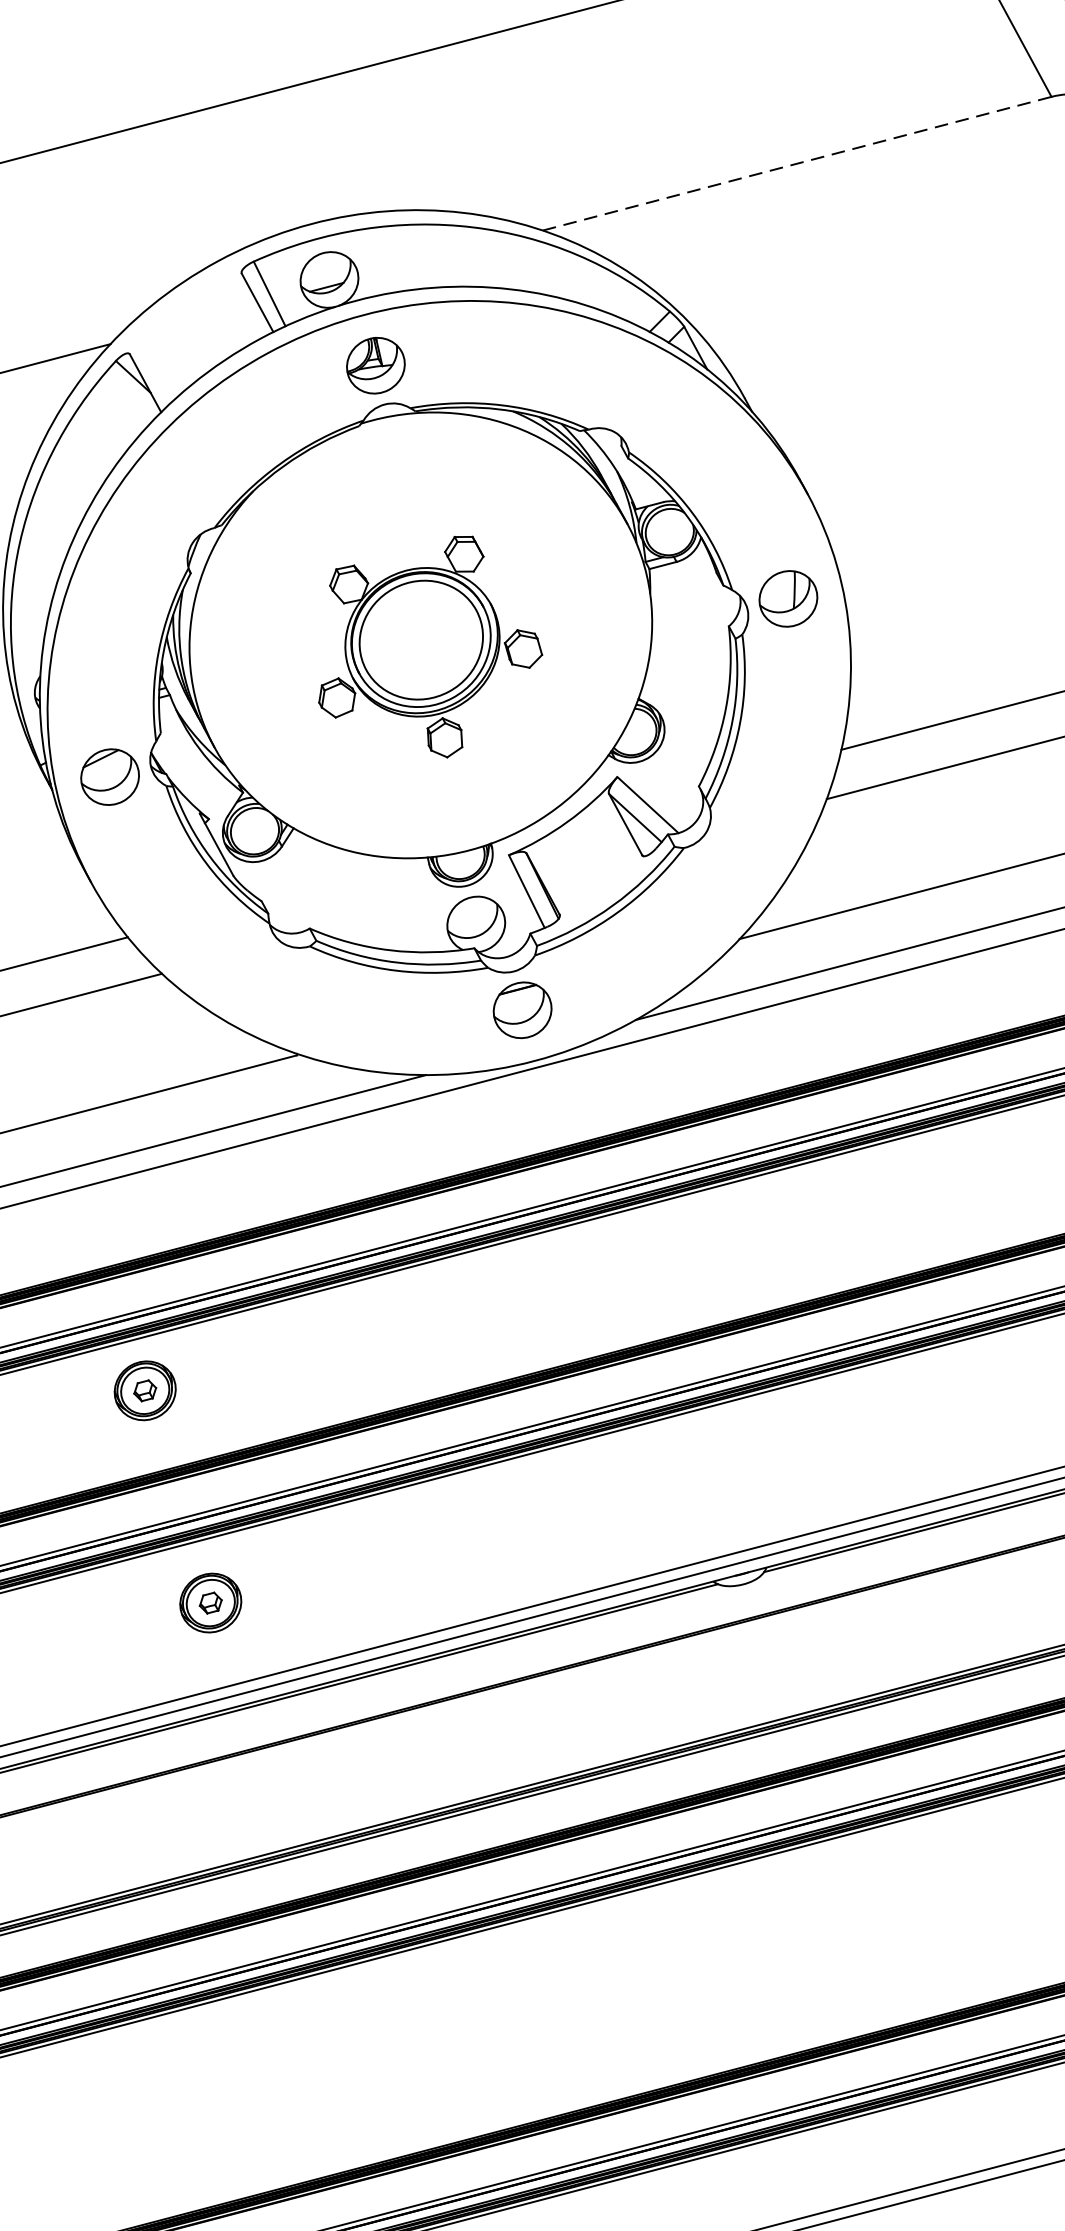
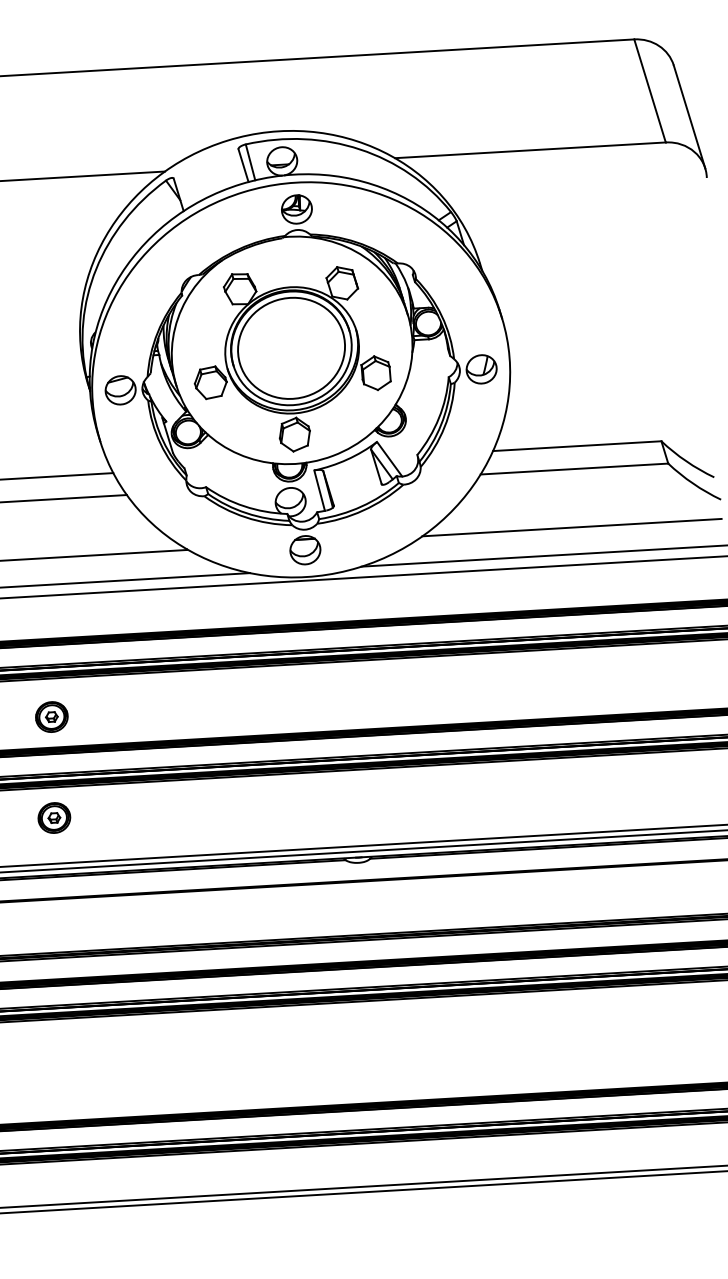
line: (797, 164) -> (530, 150), dashed -> solid
part: (424, 652) -> (292, 359), size x1.67
part: (144, 1389) -> (51, 716), moved
part: (210, 1602) -> (54, 817), moved

